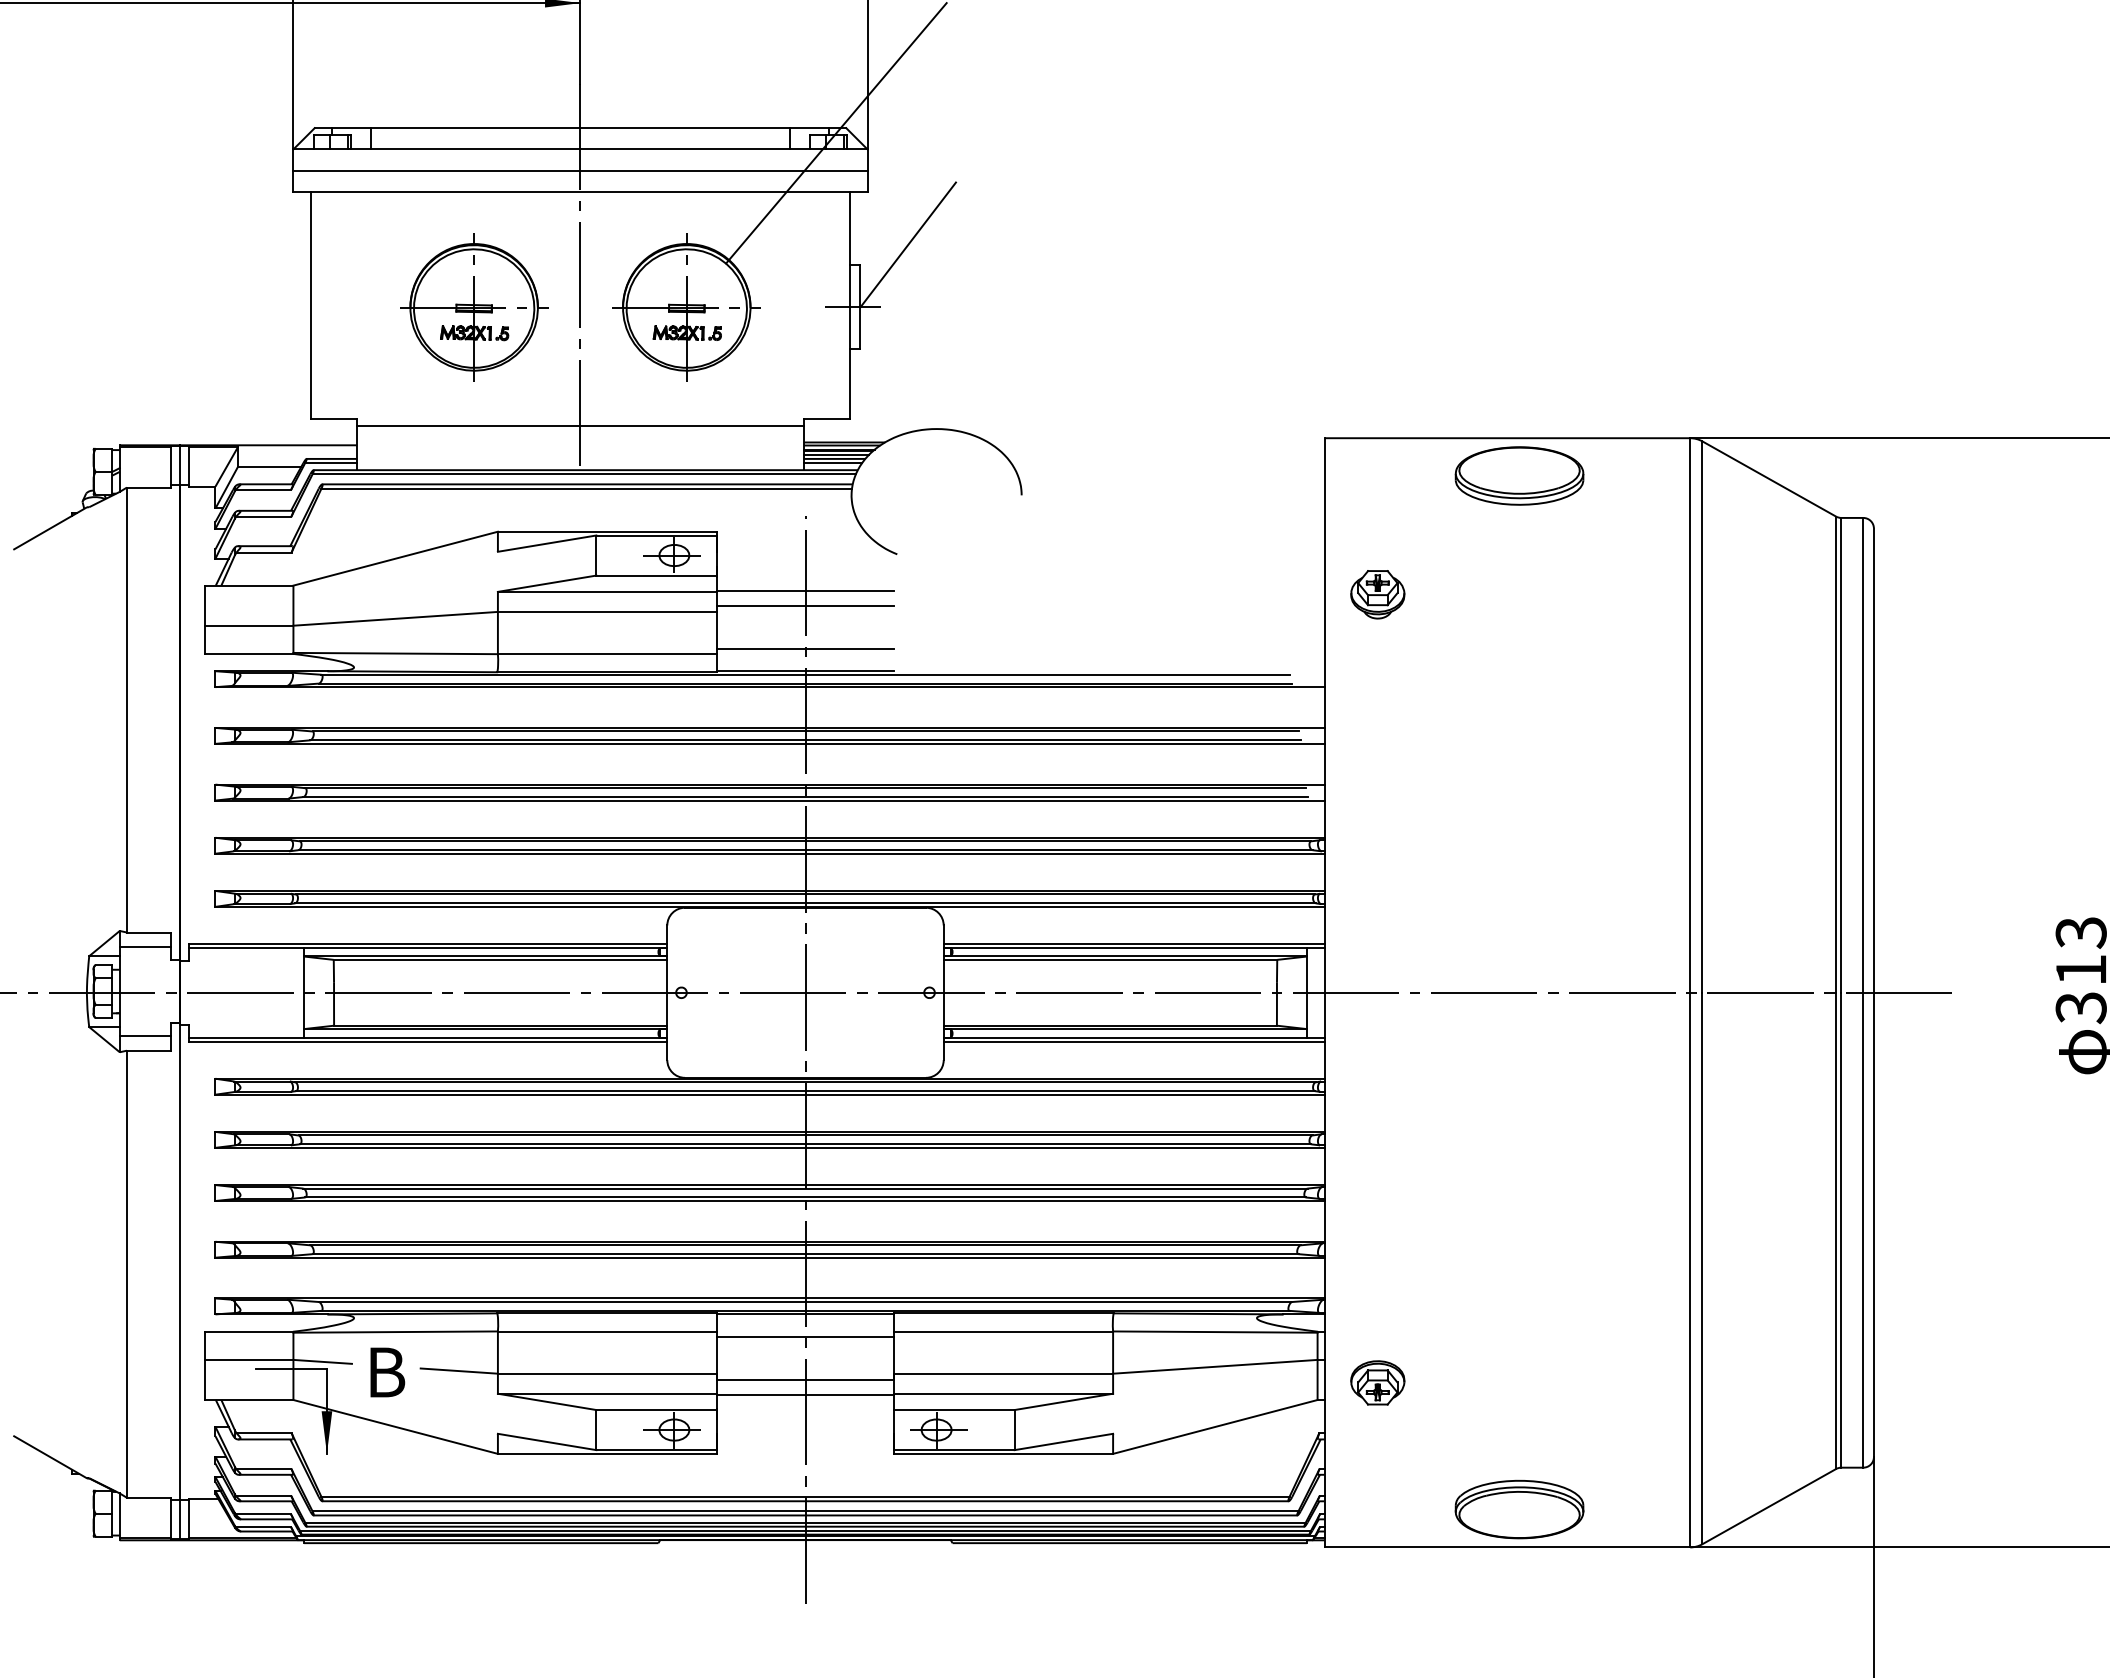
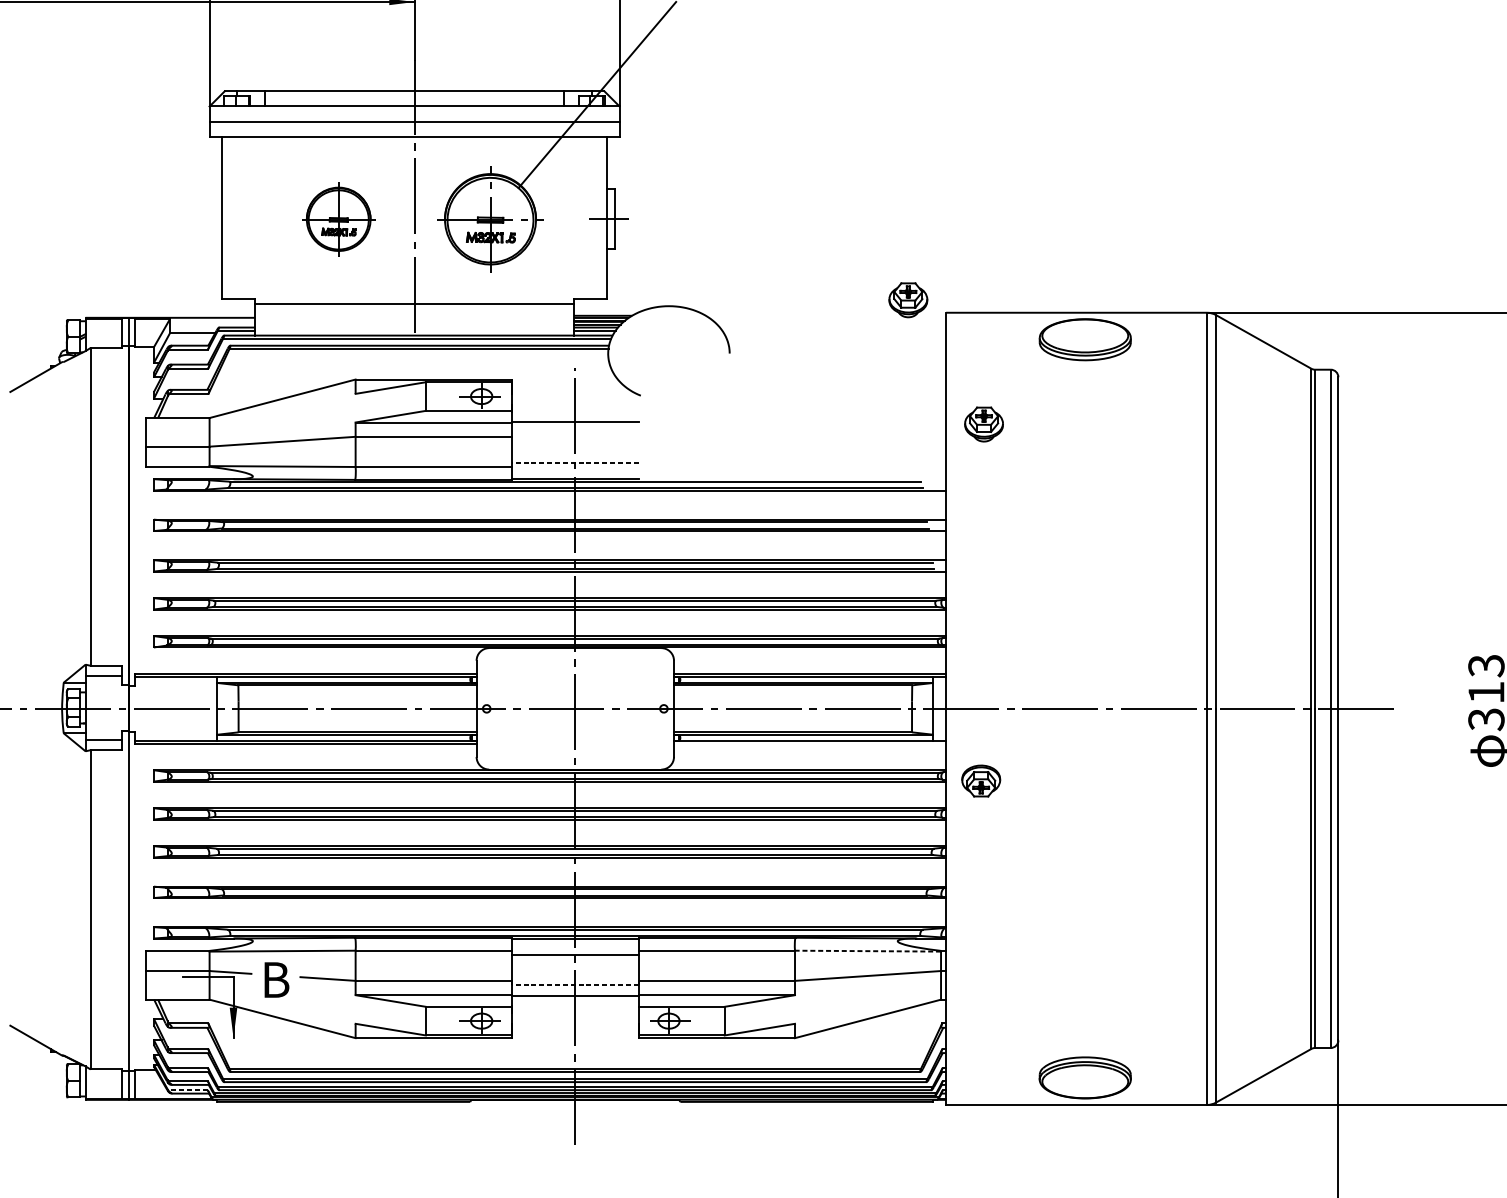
line: (907, 244) -> (648, 174), removed
part: (474, 307) -> (338, 219), size x0.7
part: (1271, 420) -> (908, 300), added
line: (805, 605) -> (575, 432), removed
line: (805, 648) -> (575, 462), solid -> dashed
line: (1133, 1041) -> (809, 743), removed
line: (1214, 1332) -> (867, 951), solid -> dashed
line: (805, 1379) -> (575, 985), solid -> dashed
part: (1377, 1382) -> (980, 780), moved
line: (263, 1526) -> (188, 1090), solid -> dashed

